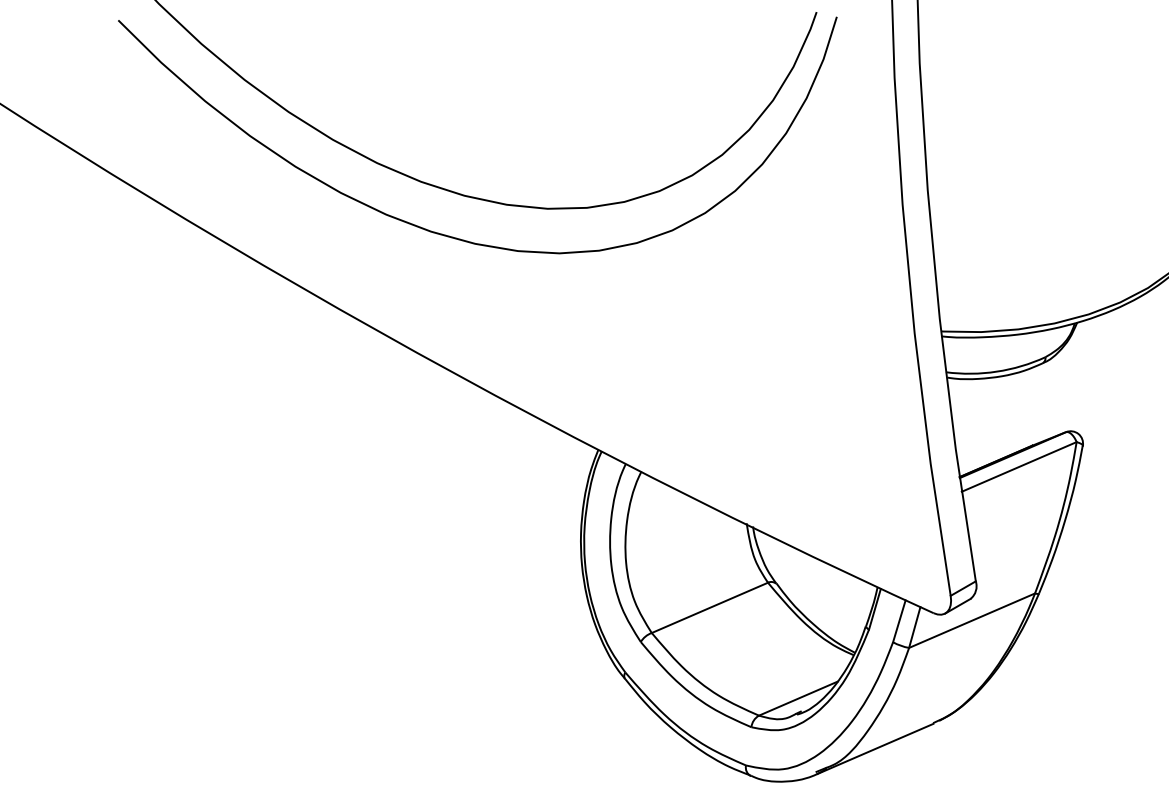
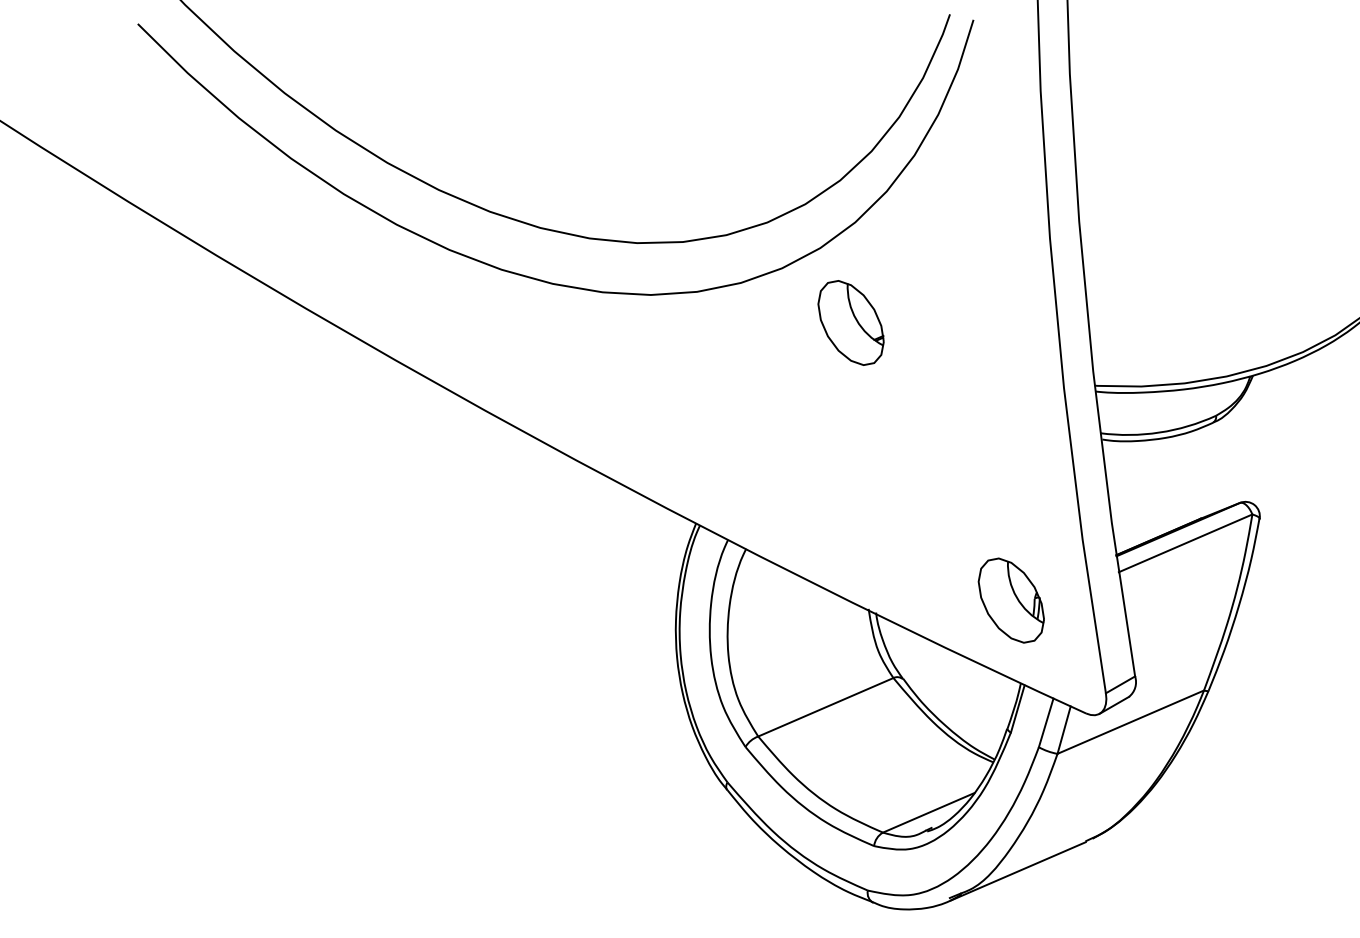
part: (731, 277) -> (850, 322), added
part: (868, 516) -> (1010, 600), added

